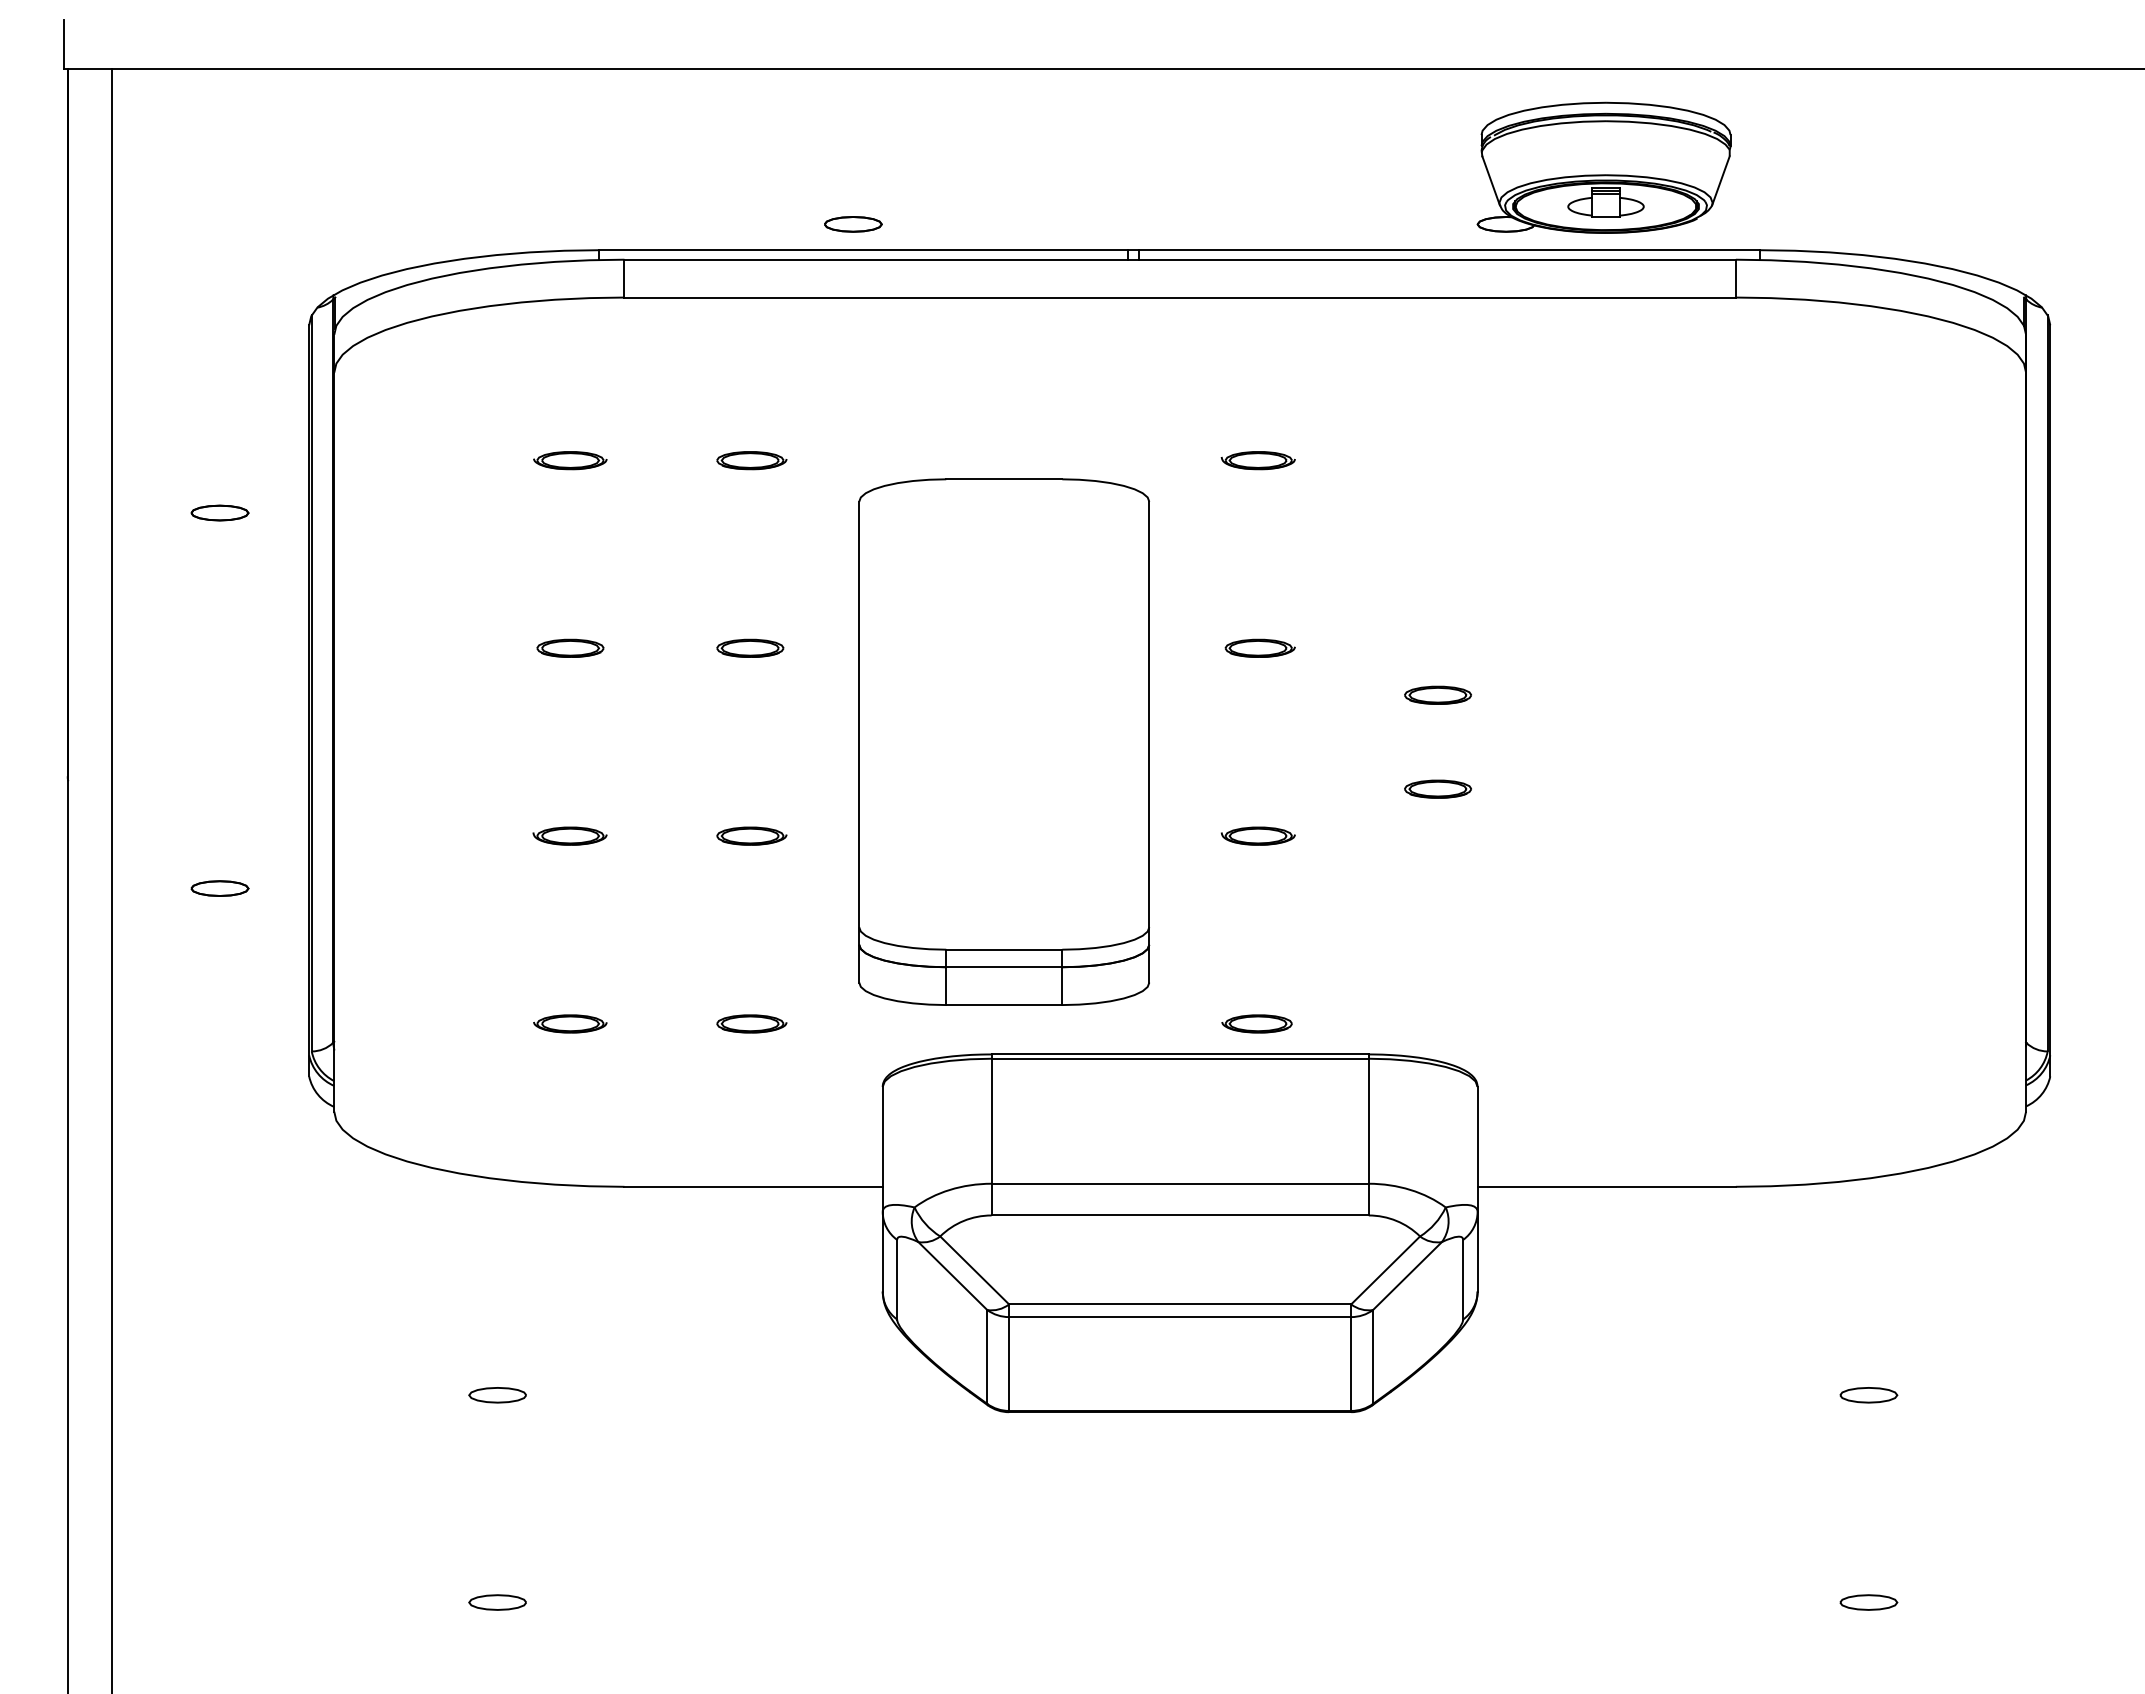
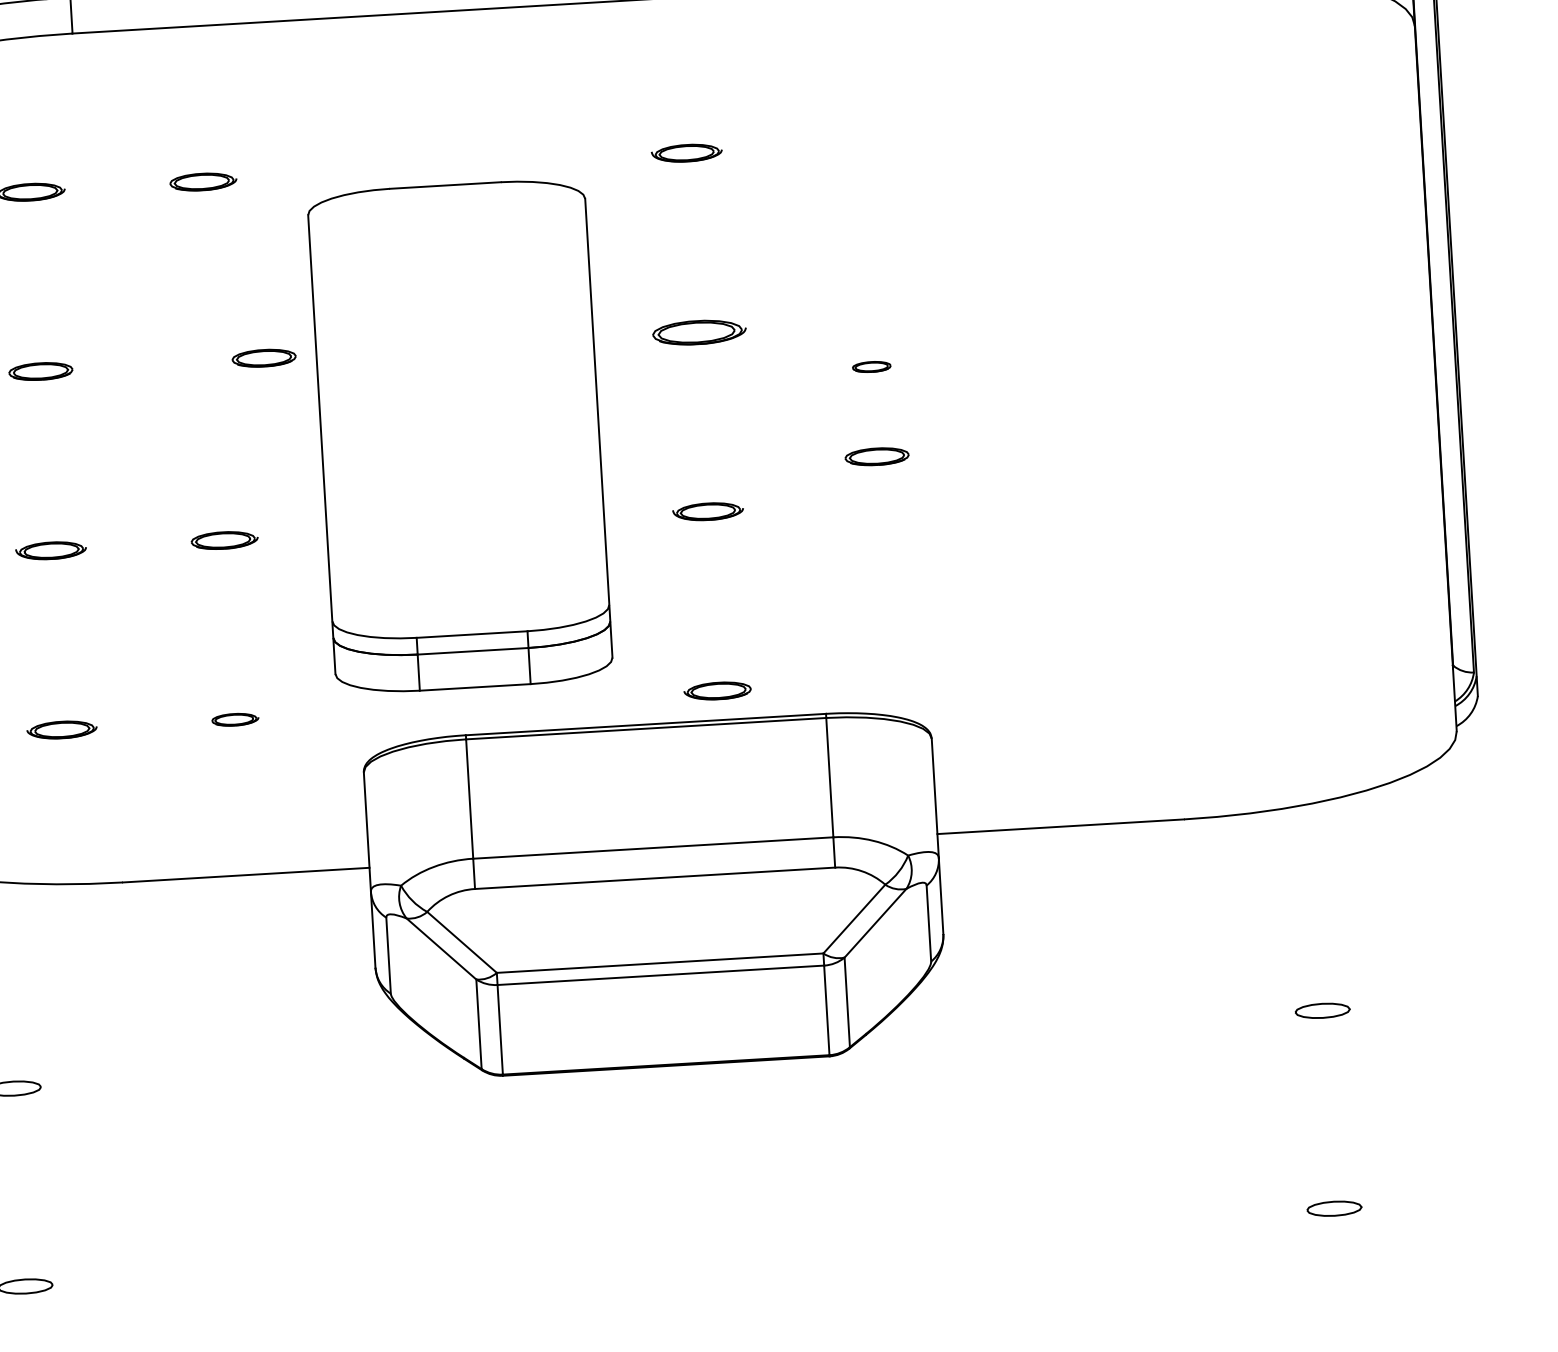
part: (750, 647) -> (264, 357), moved
part: (1259, 647) -> (698, 331), size x1.4
part: (1437, 694) -> (871, 366), size x0.6
part: (751, 1023) -> (234, 719), size x0.7

